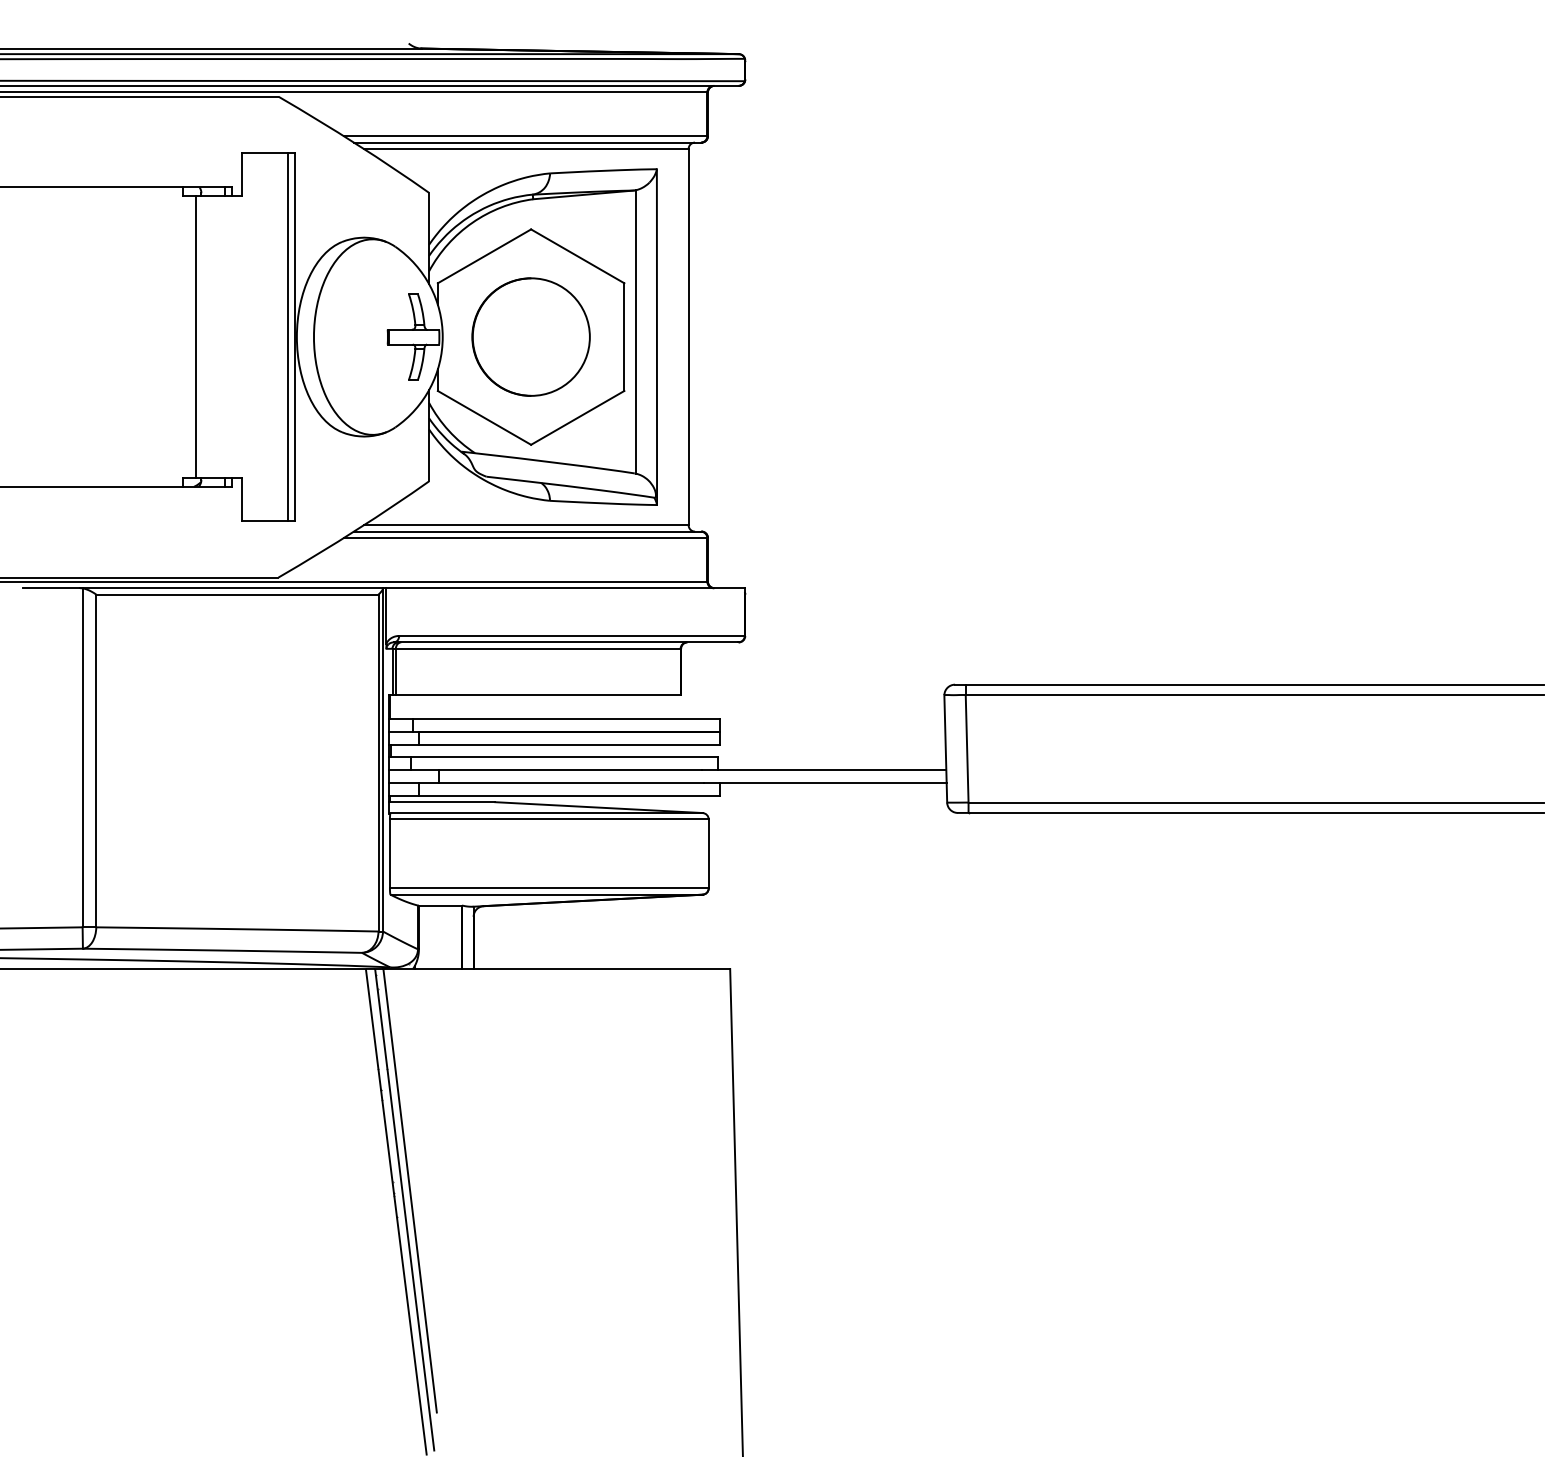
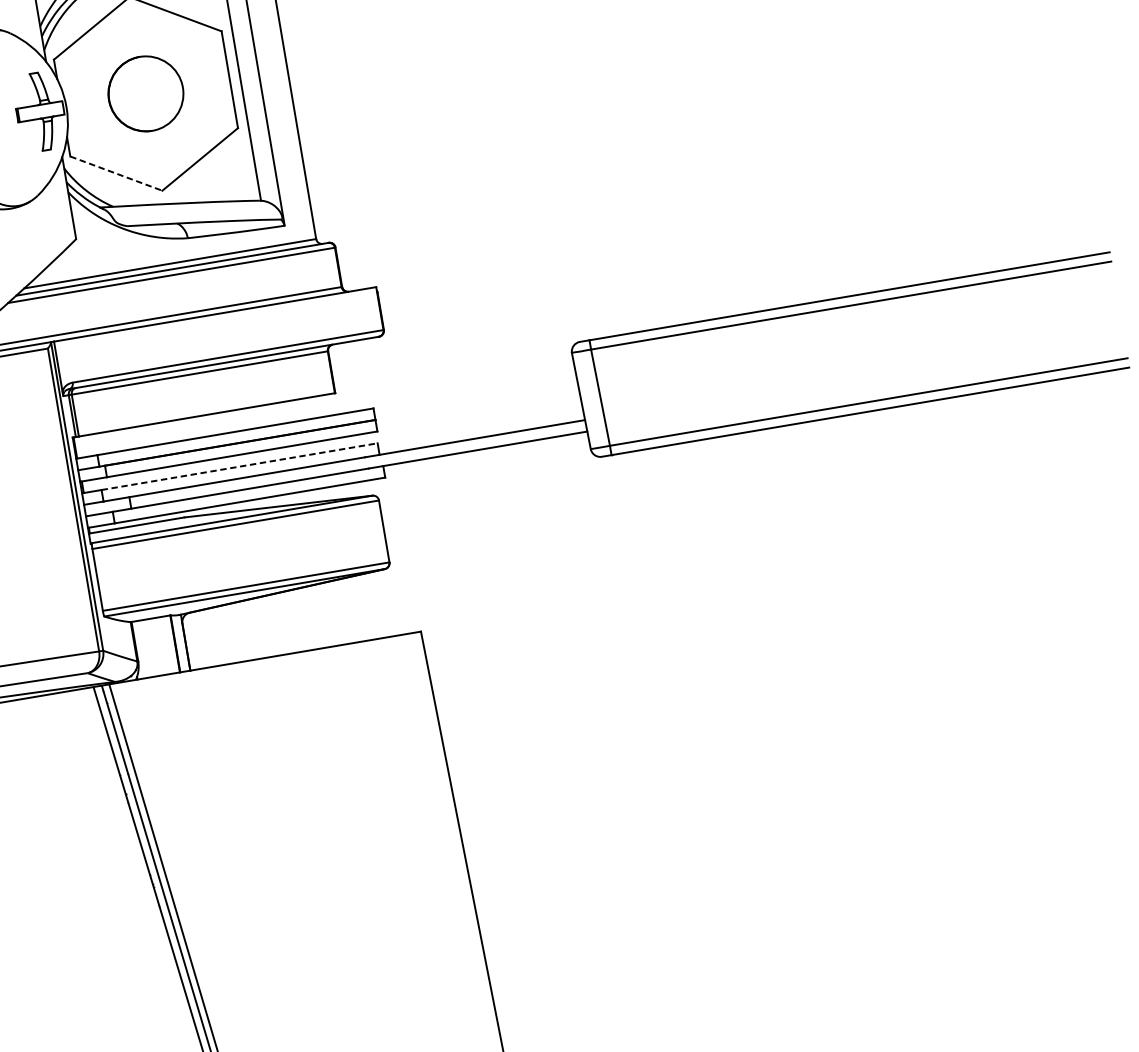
circle: (530, 336) -> (145, 93), size x0.7
line: (484, 417) -> (116, 173), solid -> dashed
line: (564, 757) -> (239, 466), solid -> dashed

